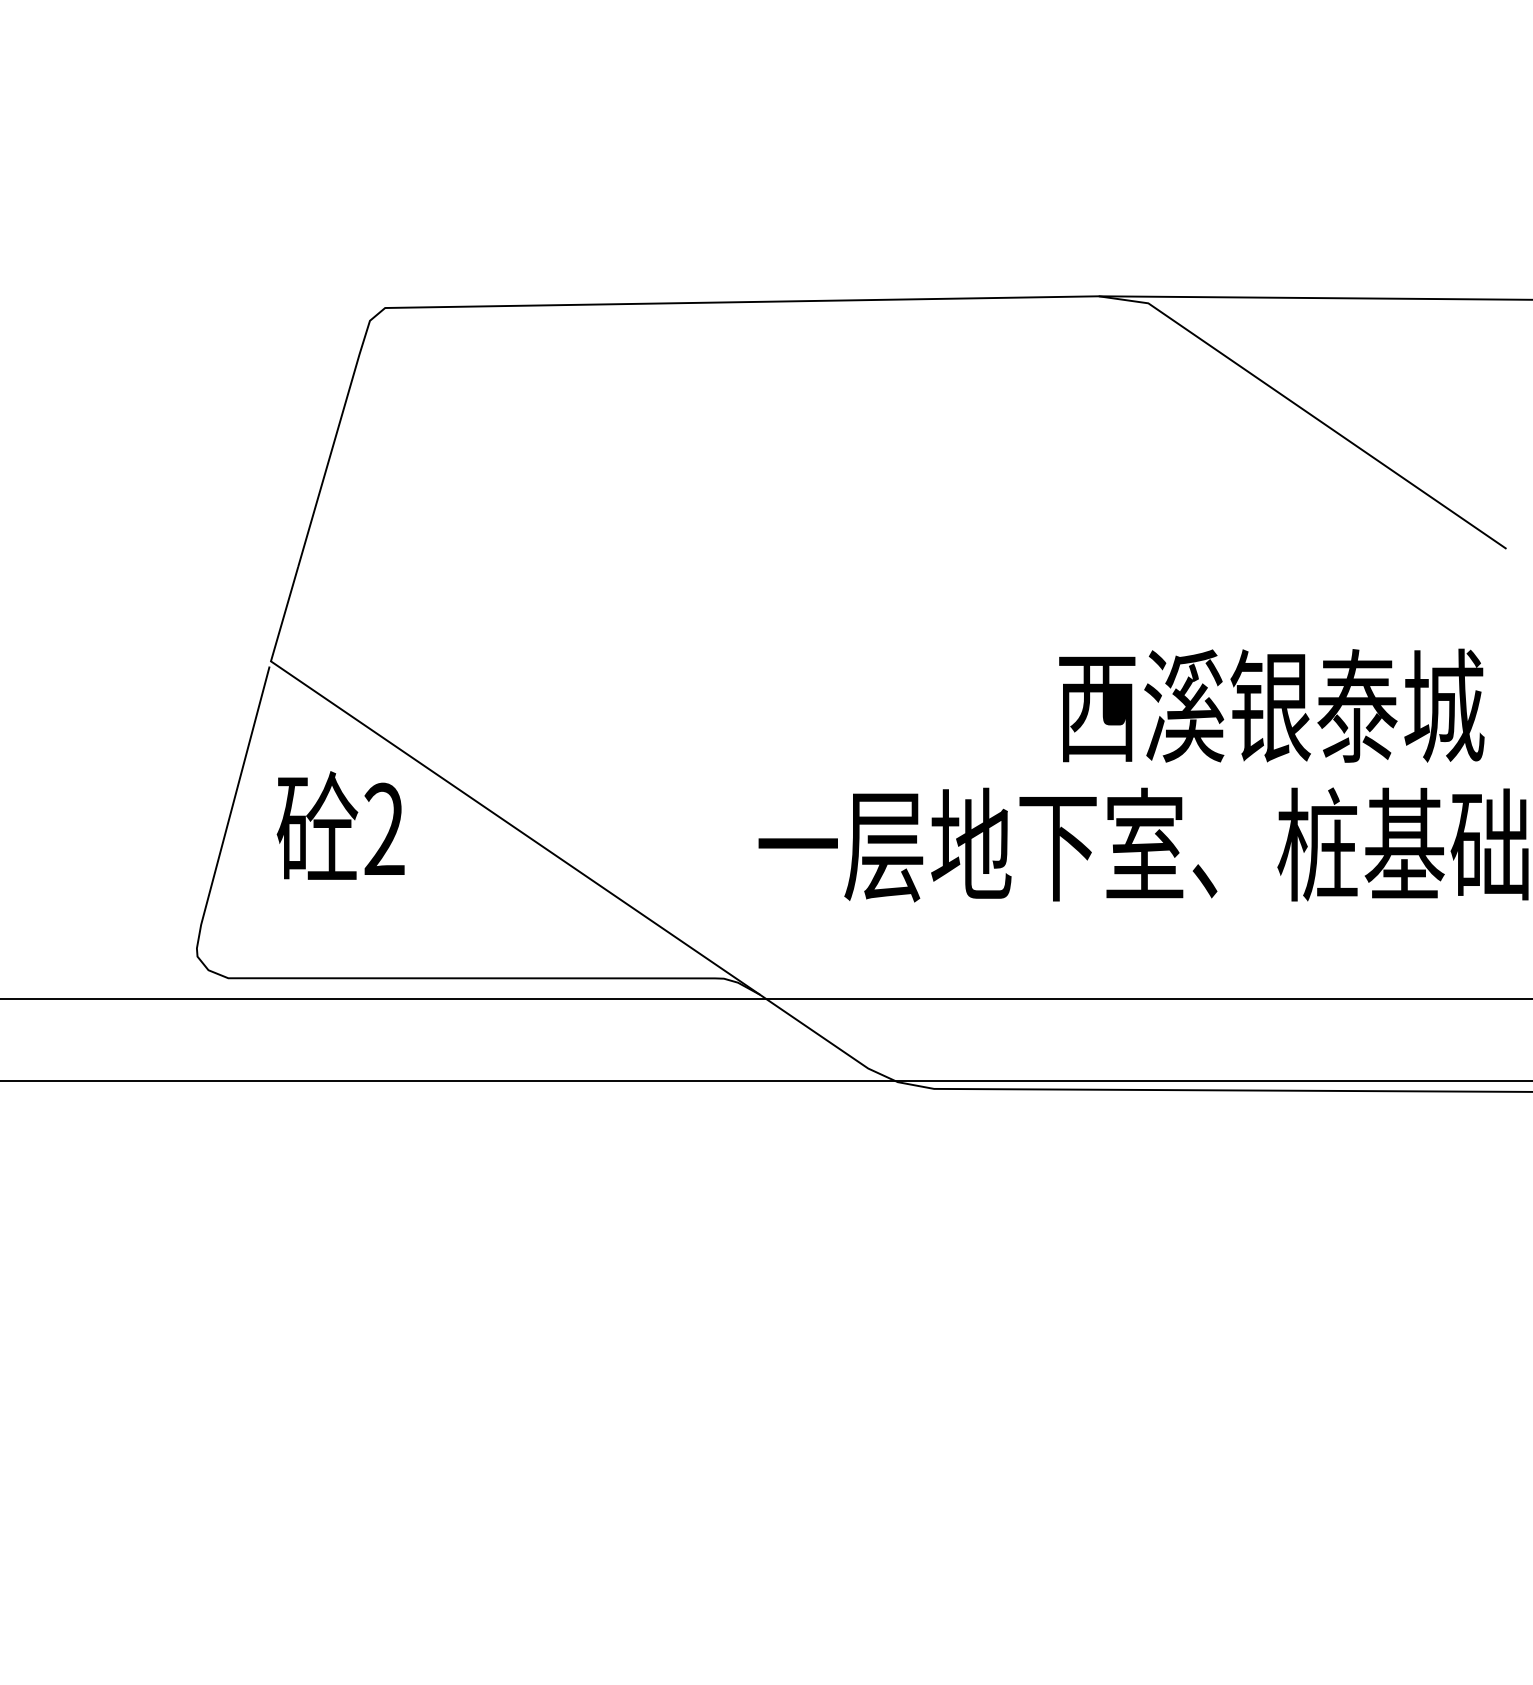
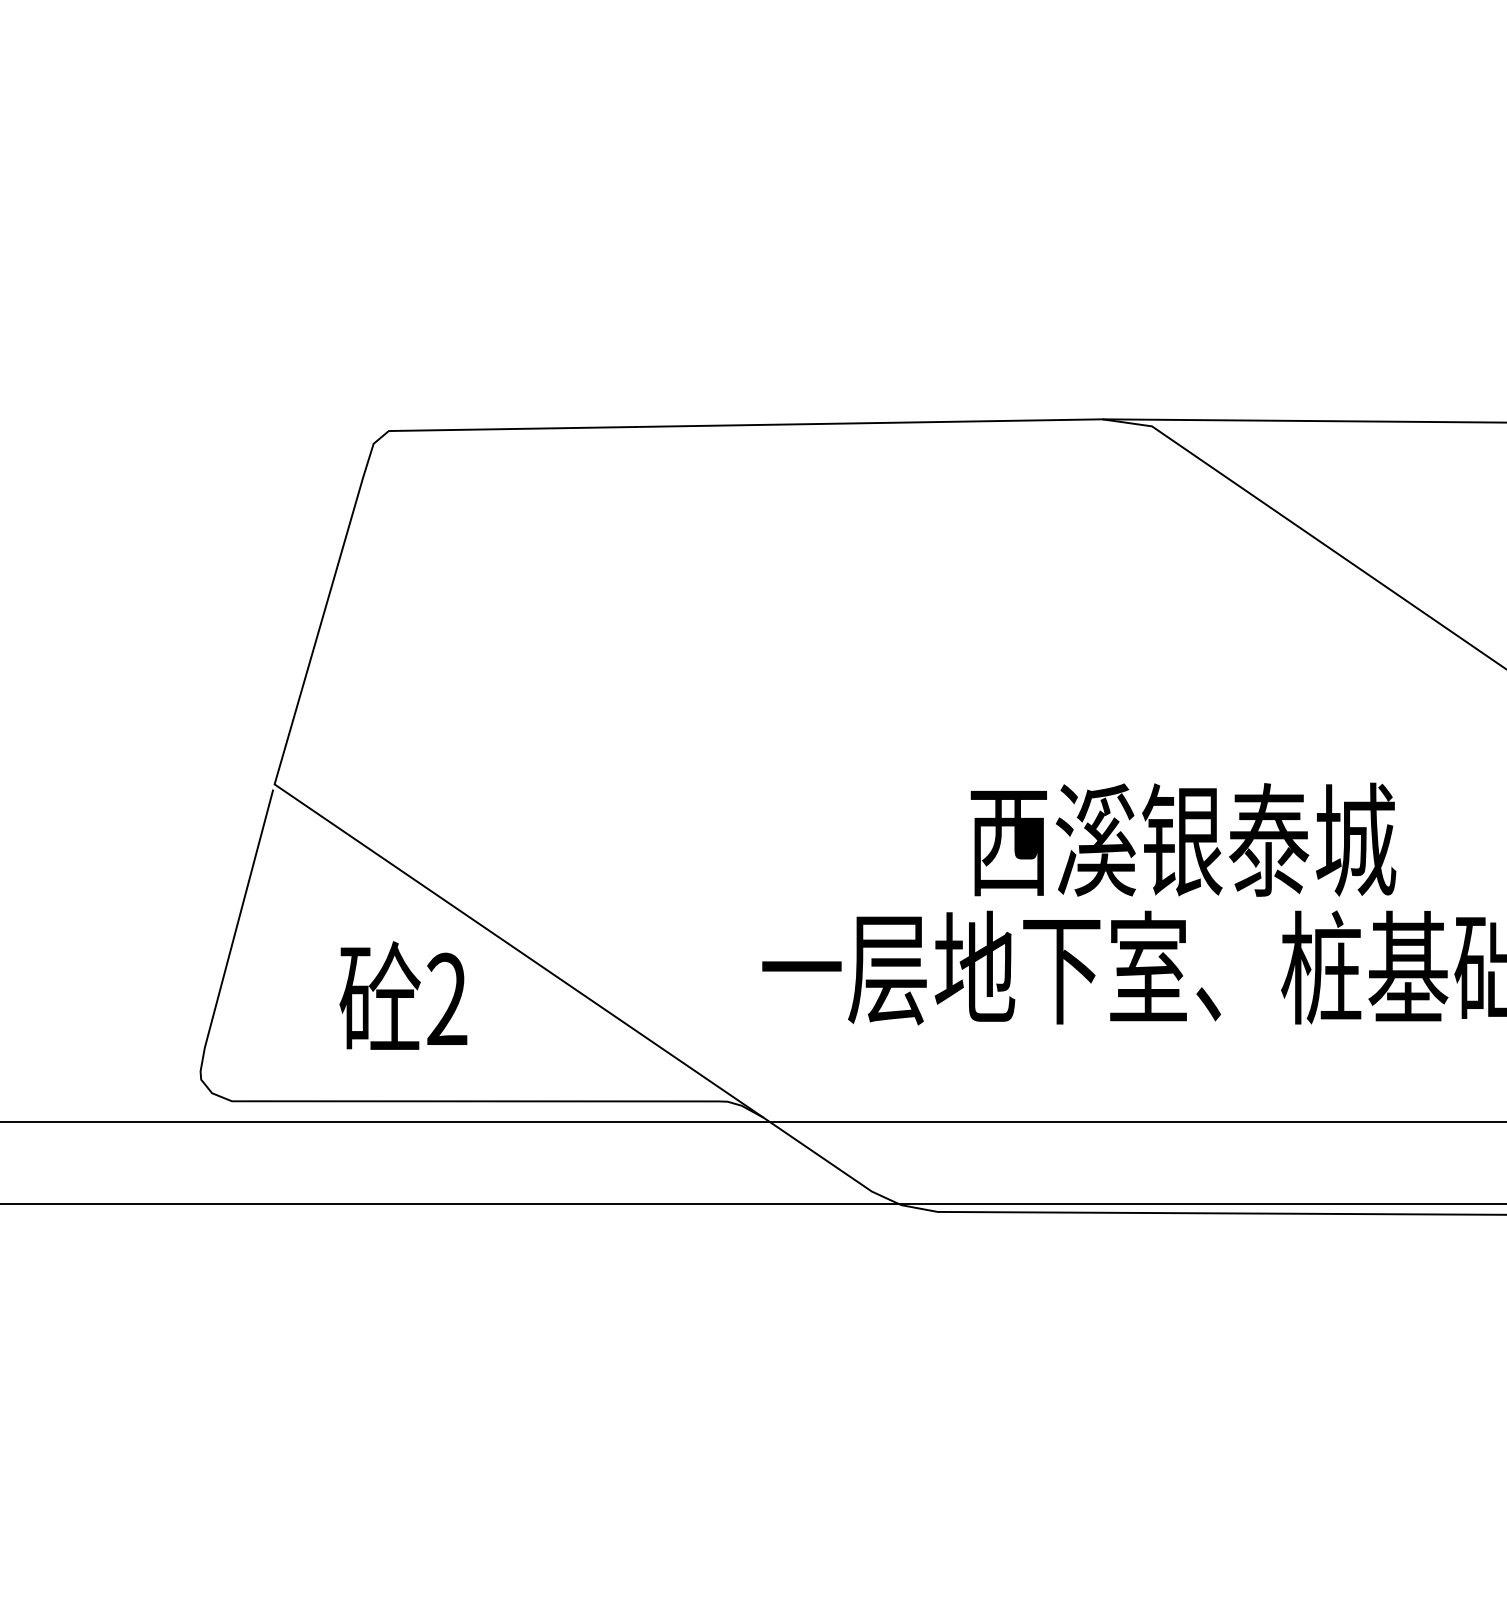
text: (1271, 705) -> (1183, 839), moved
text: (340, 825) -> (403, 995), moved

